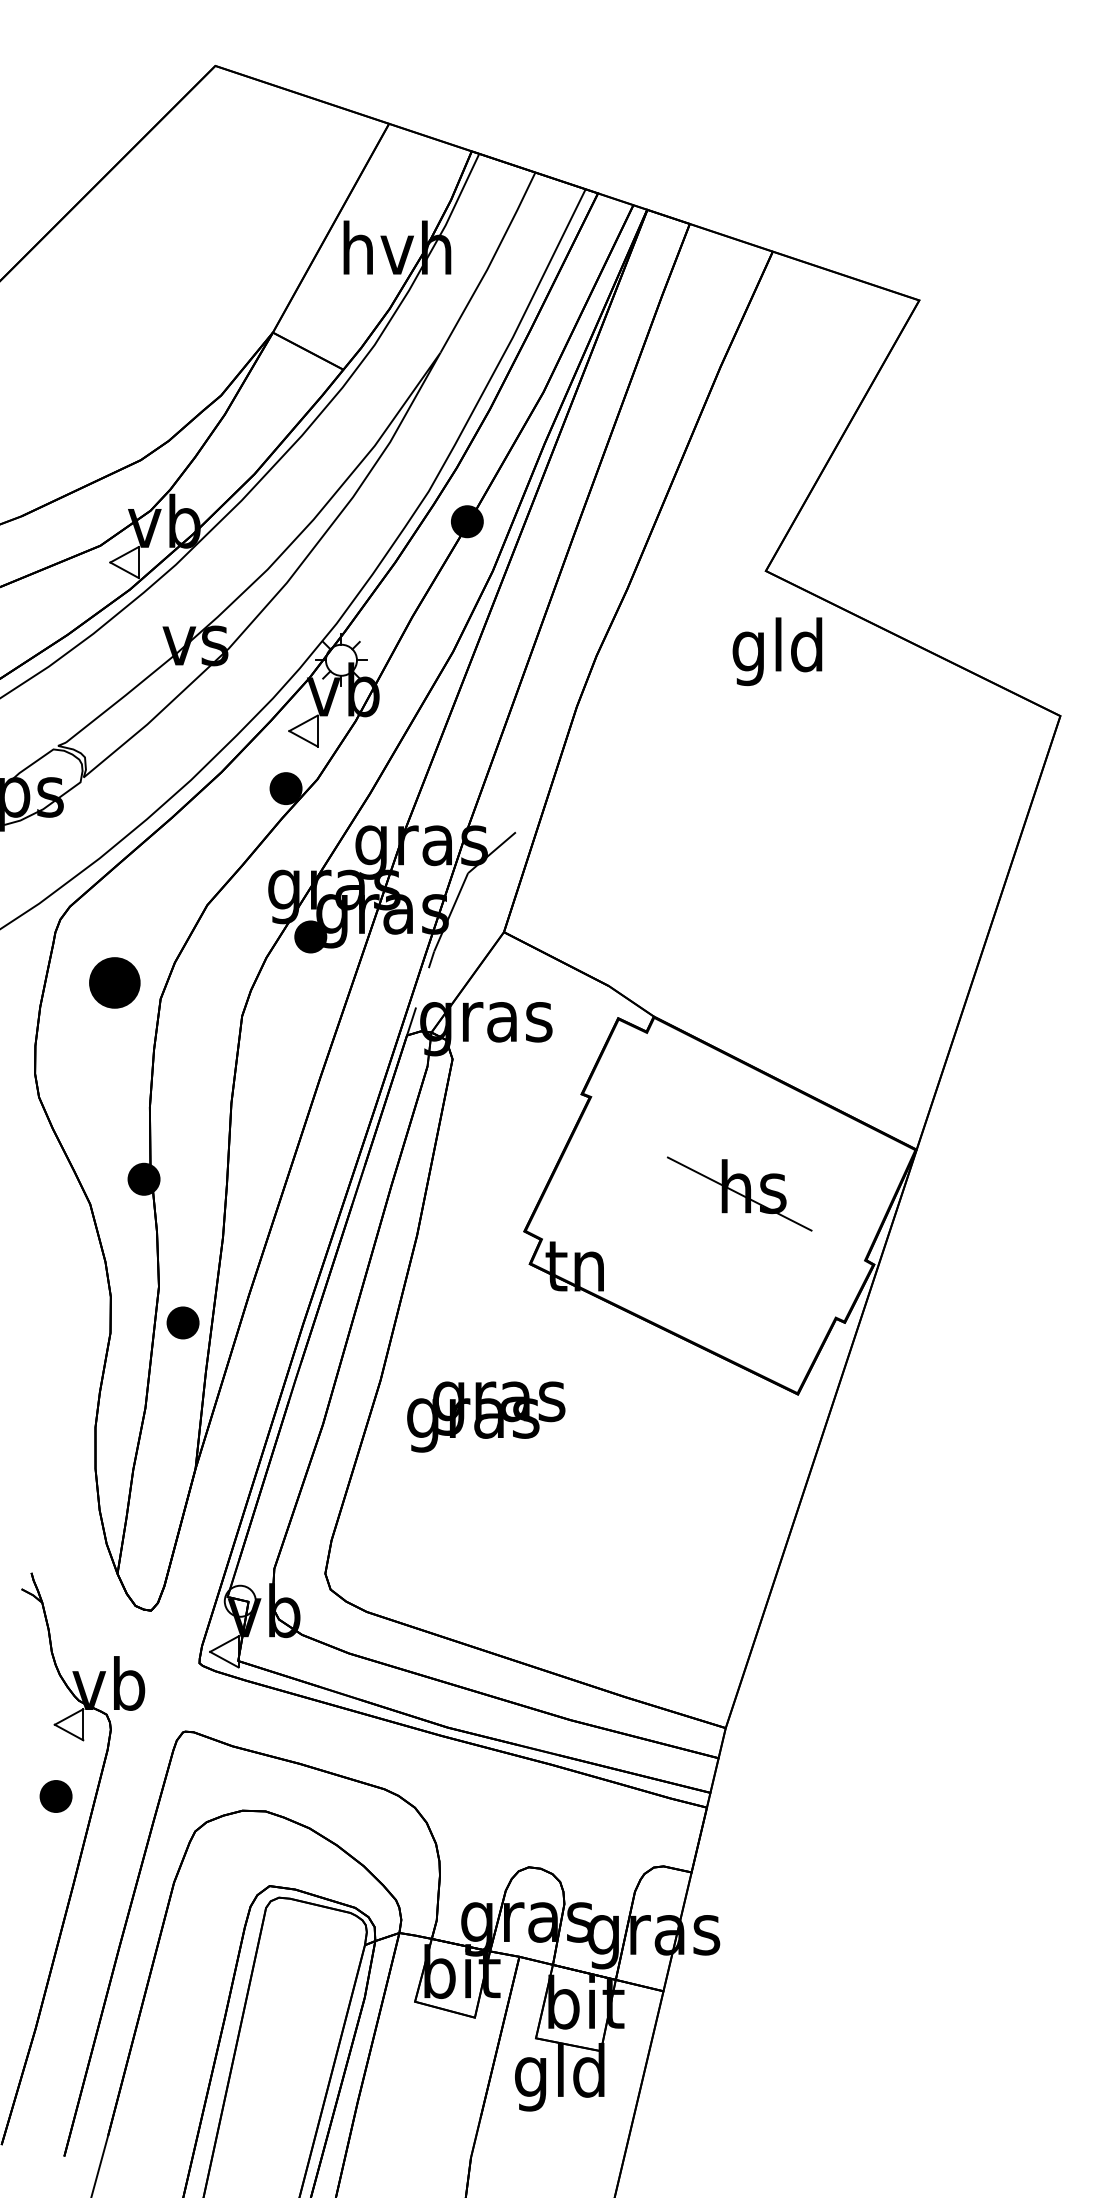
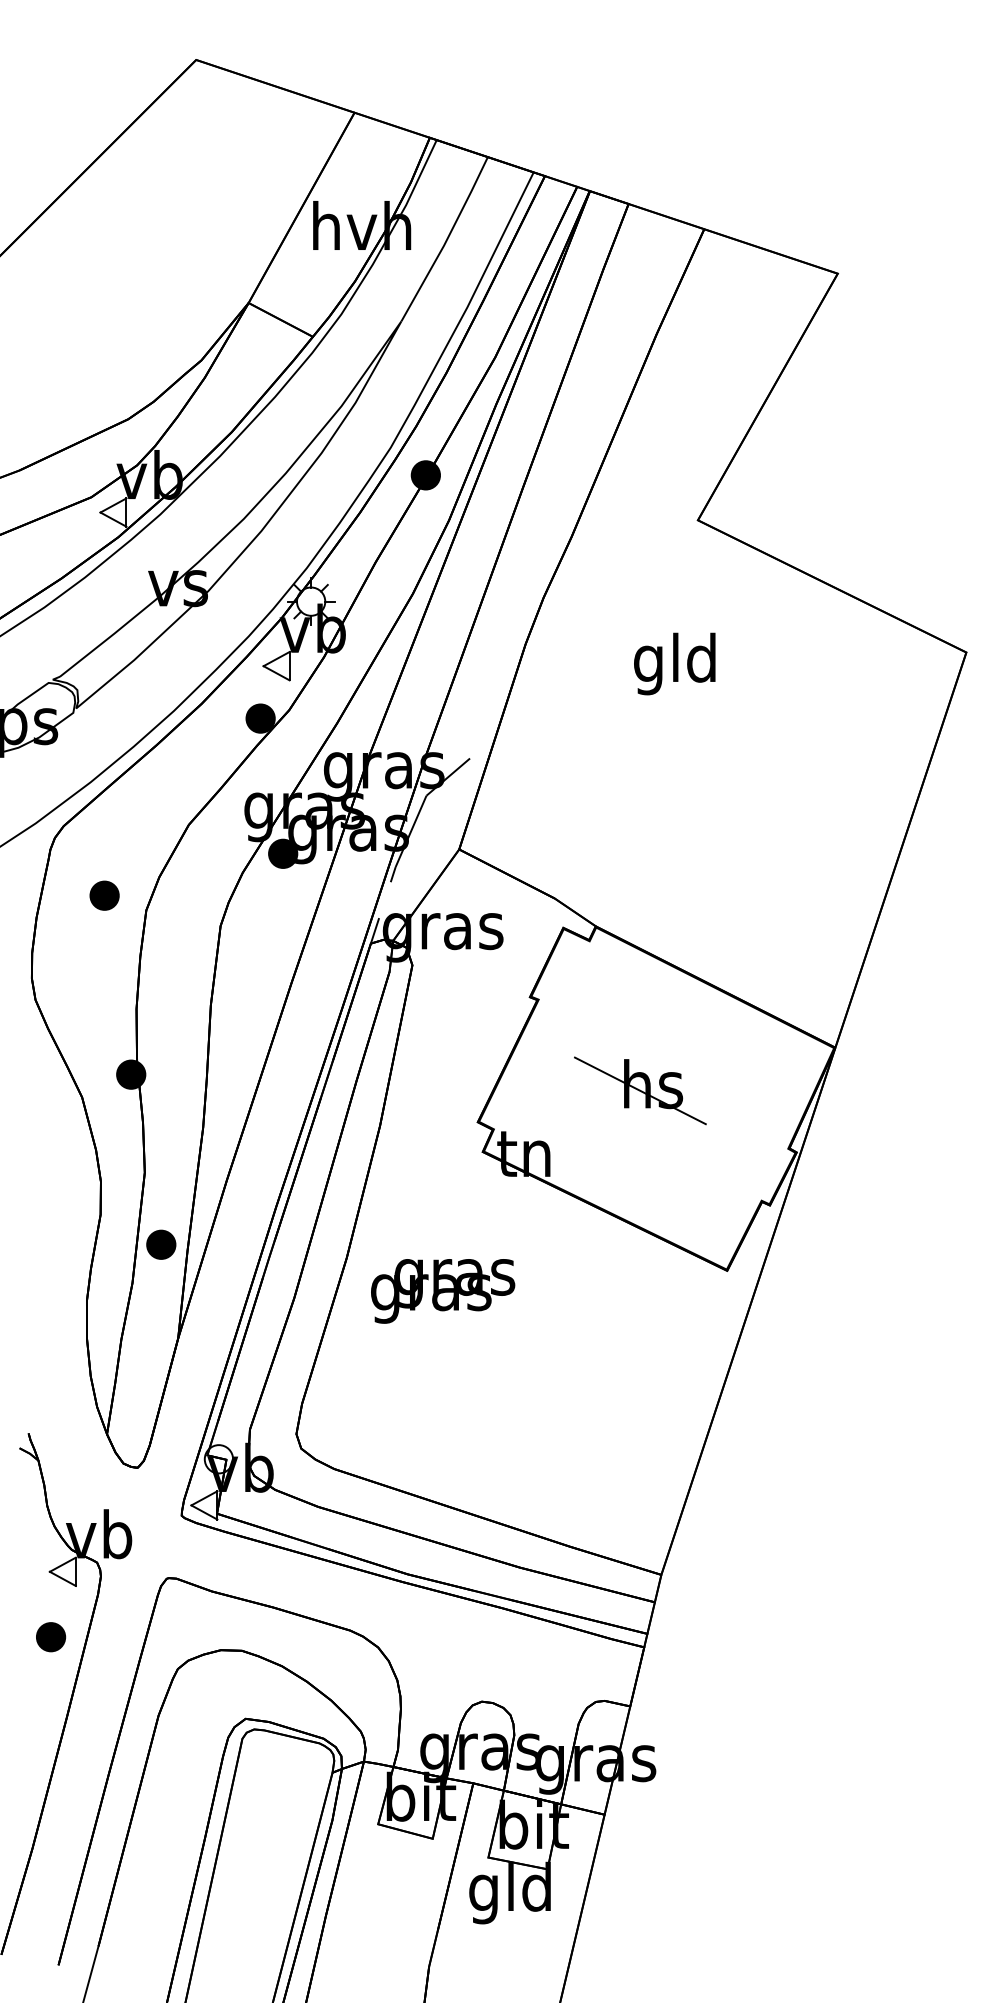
text: (777, 651) -> (674, 663), moved
part: (114, 982) -> (104, 895), size x0.62
part: (739, 1193) -> (640, 1090), moved
part: (182, 1322) -> (160, 1244), moved

